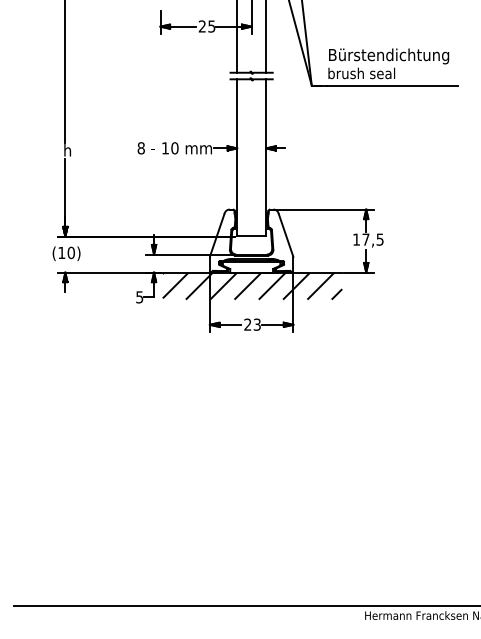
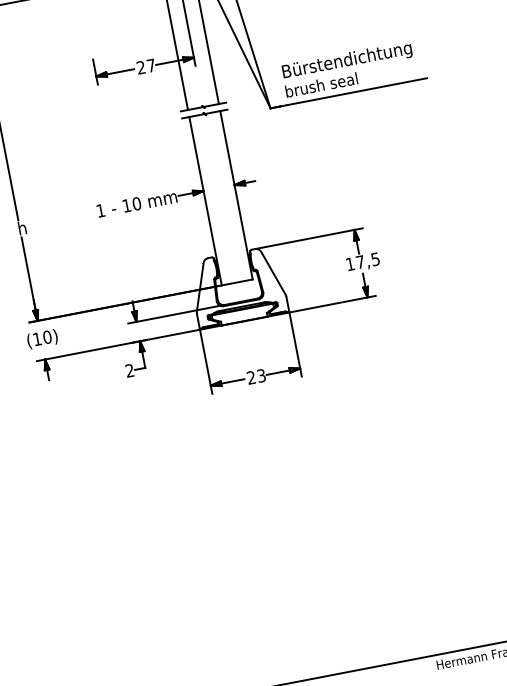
text: (211, 26) -> (150, 65), 25 -> 27
text: (140, 148) -> (100, 211), 8 -> 1
hatch: (252, 285) -> (248, 334), removed
text: (139, 297) -> (129, 370), 5 -> 2

